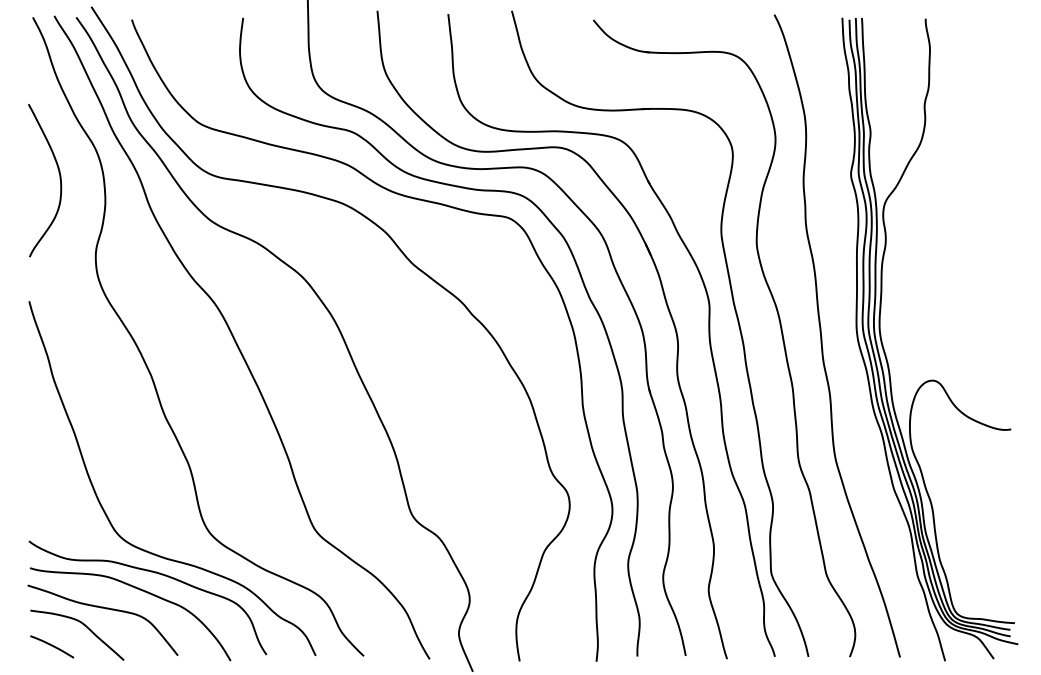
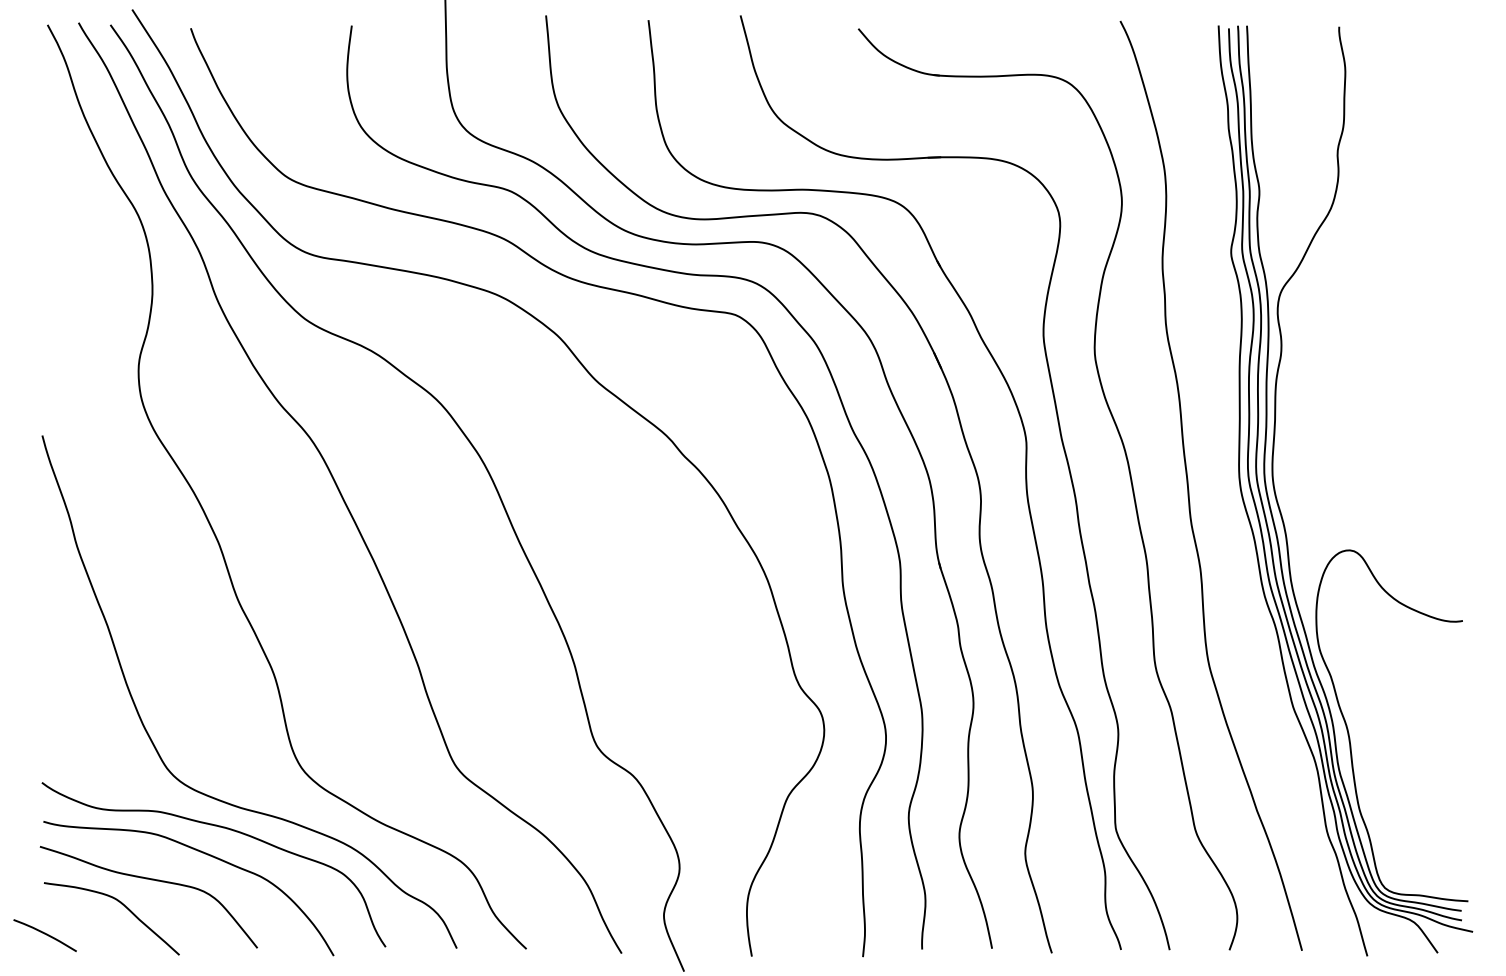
curve: (59, 179) -> (86, 259), removed
curve: (52, 646) -> (45, 934), moved

